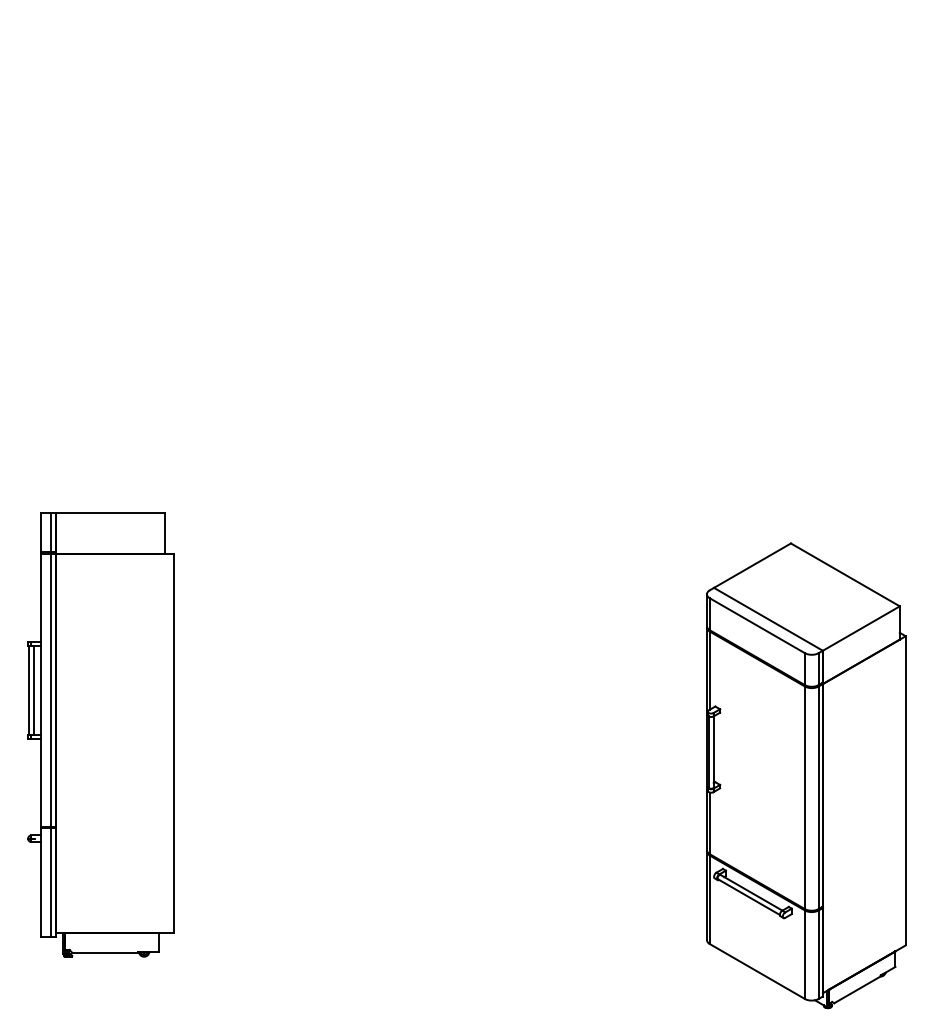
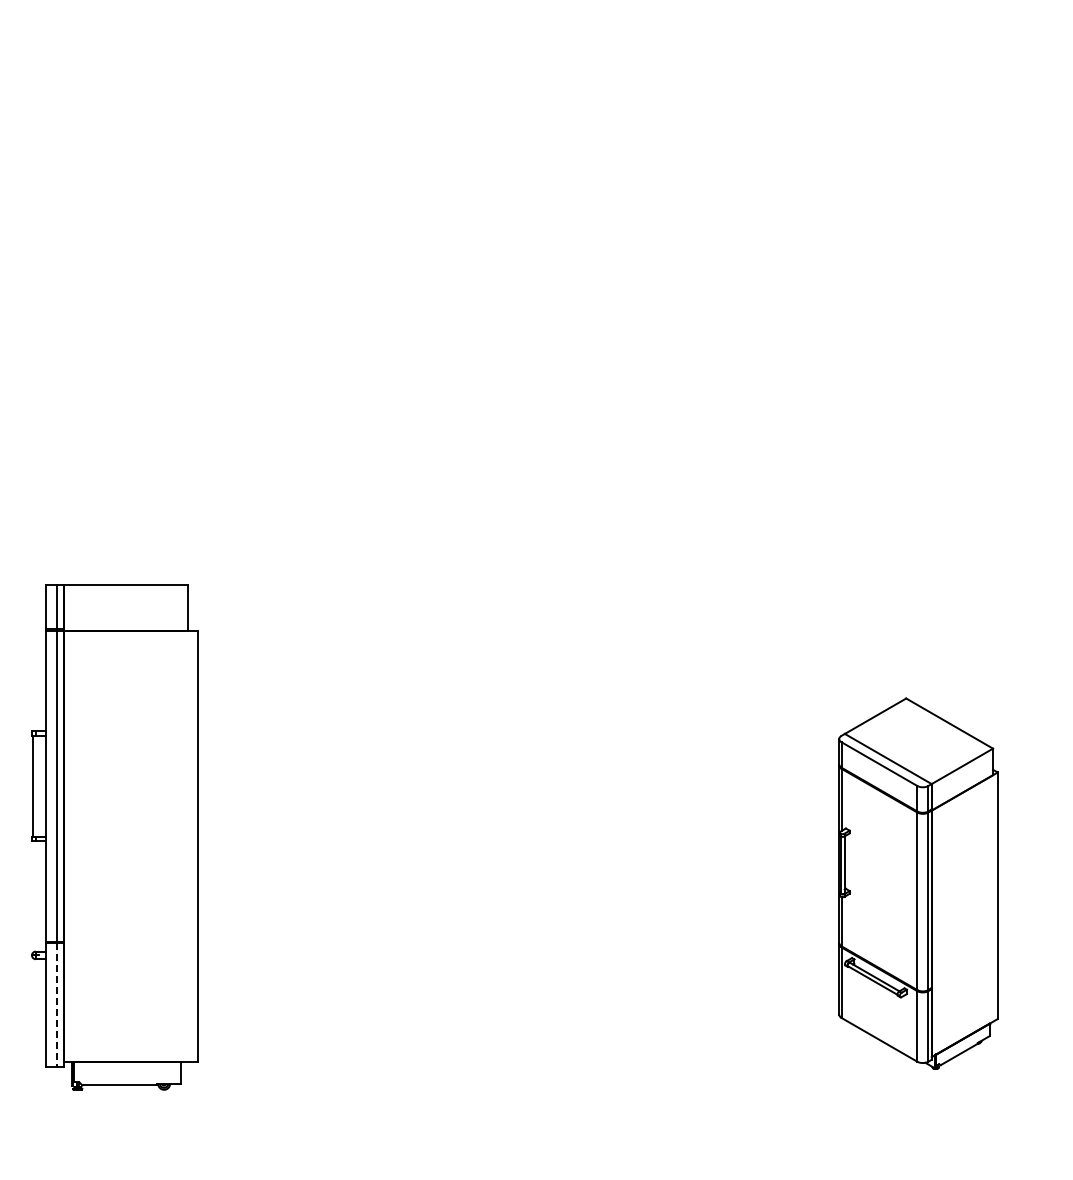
line: (33, 689) -> (38, 785), removed
part: (806, 775) -> (918, 883), size x0.7
line: (50, 882) -> (57, 1005), solid -> dashed

